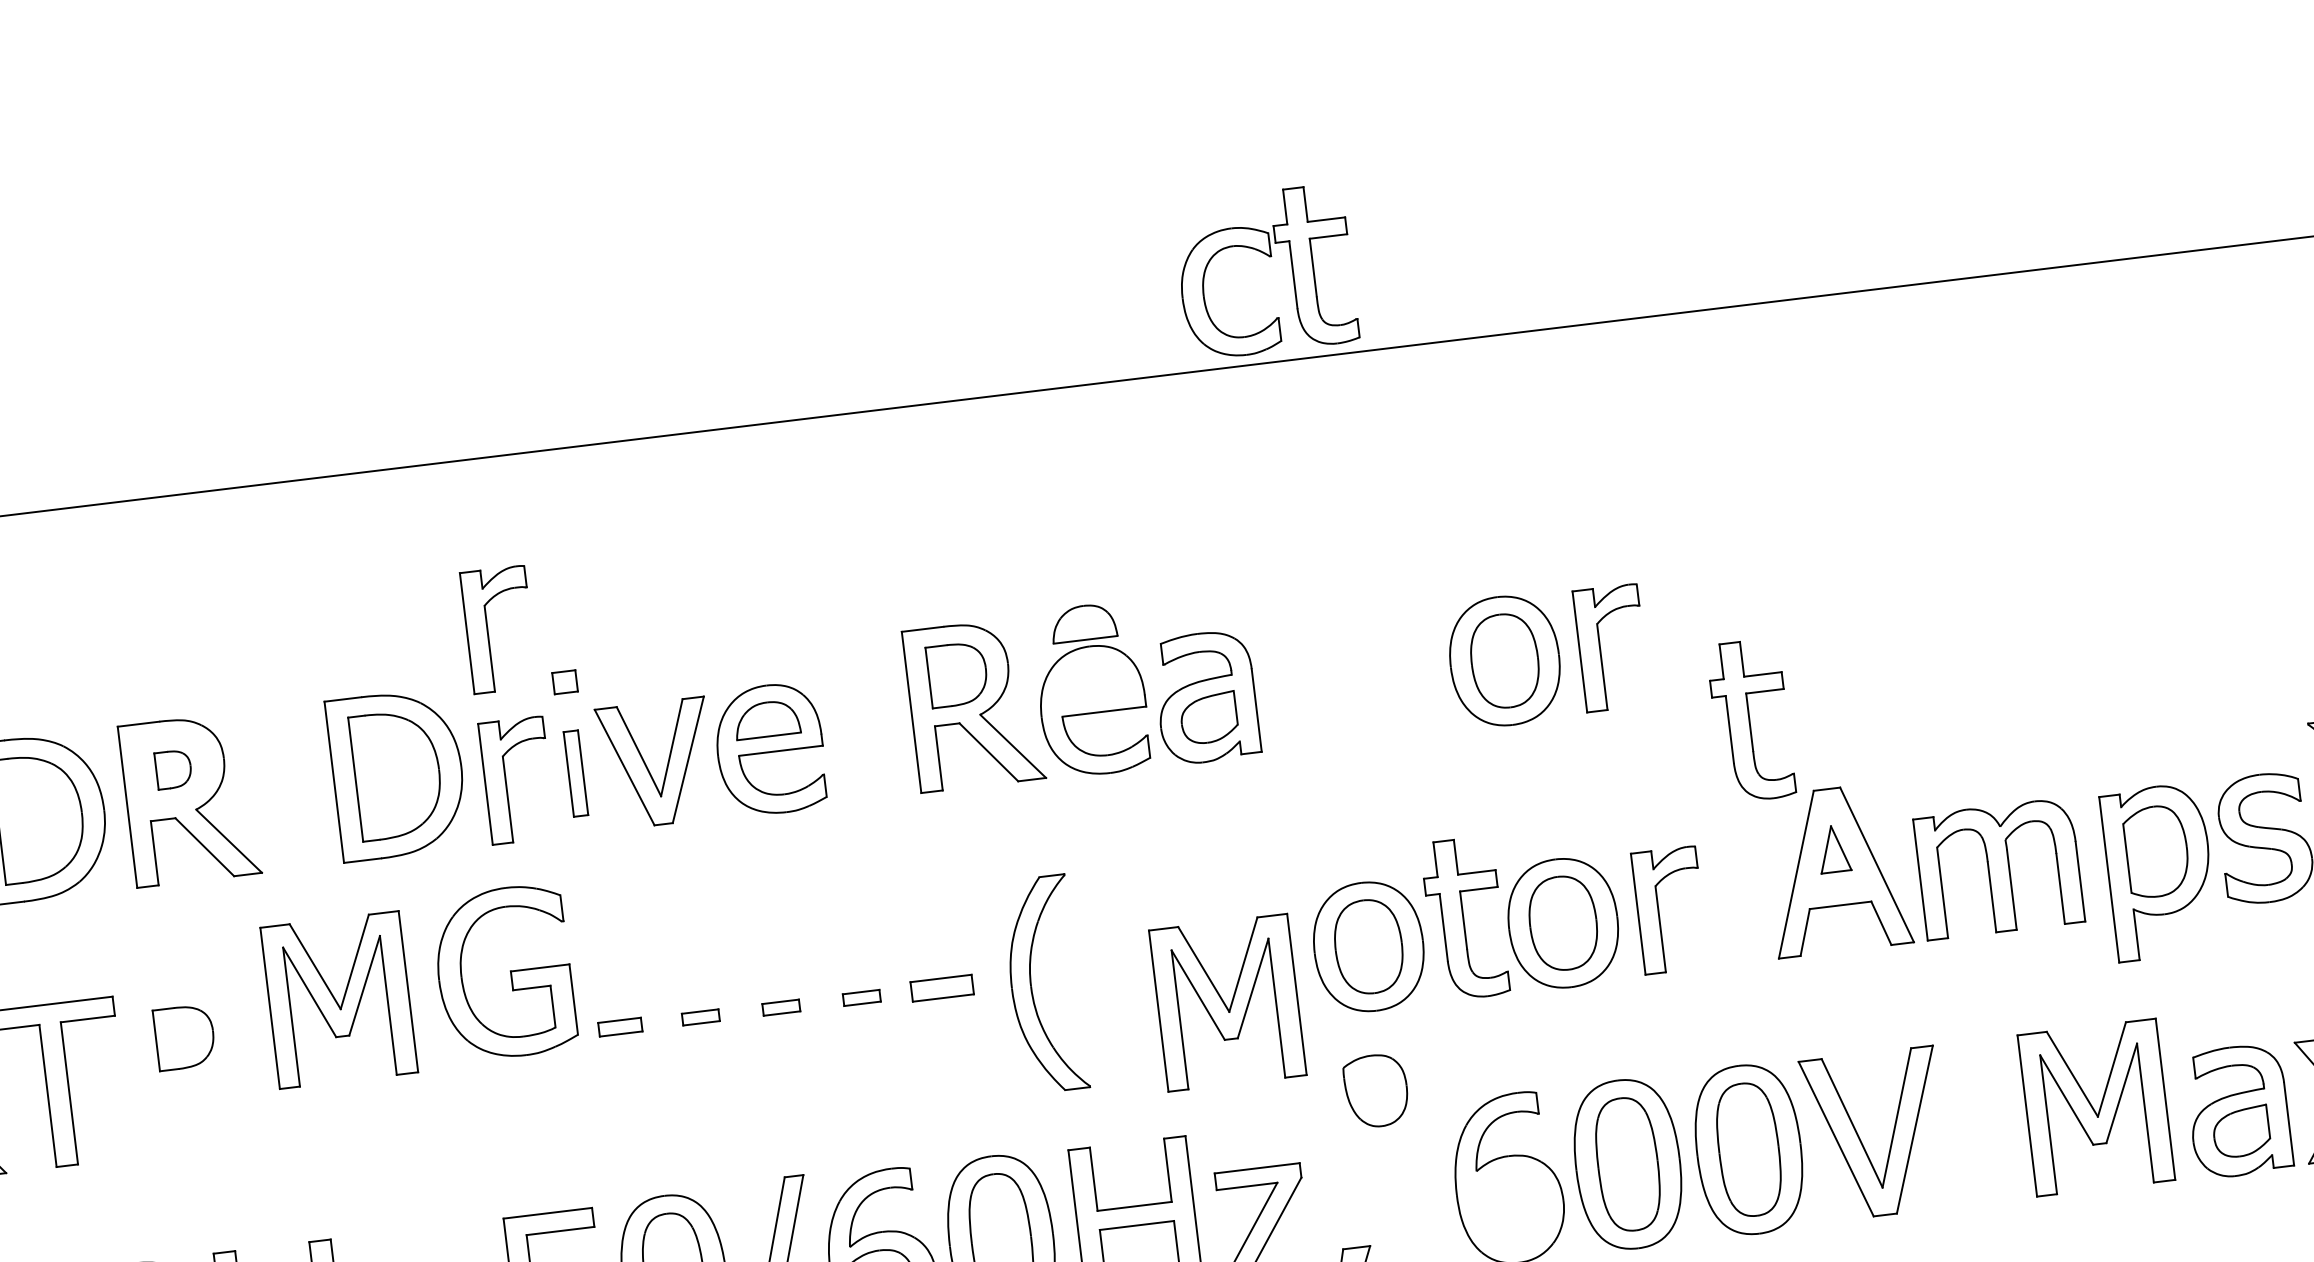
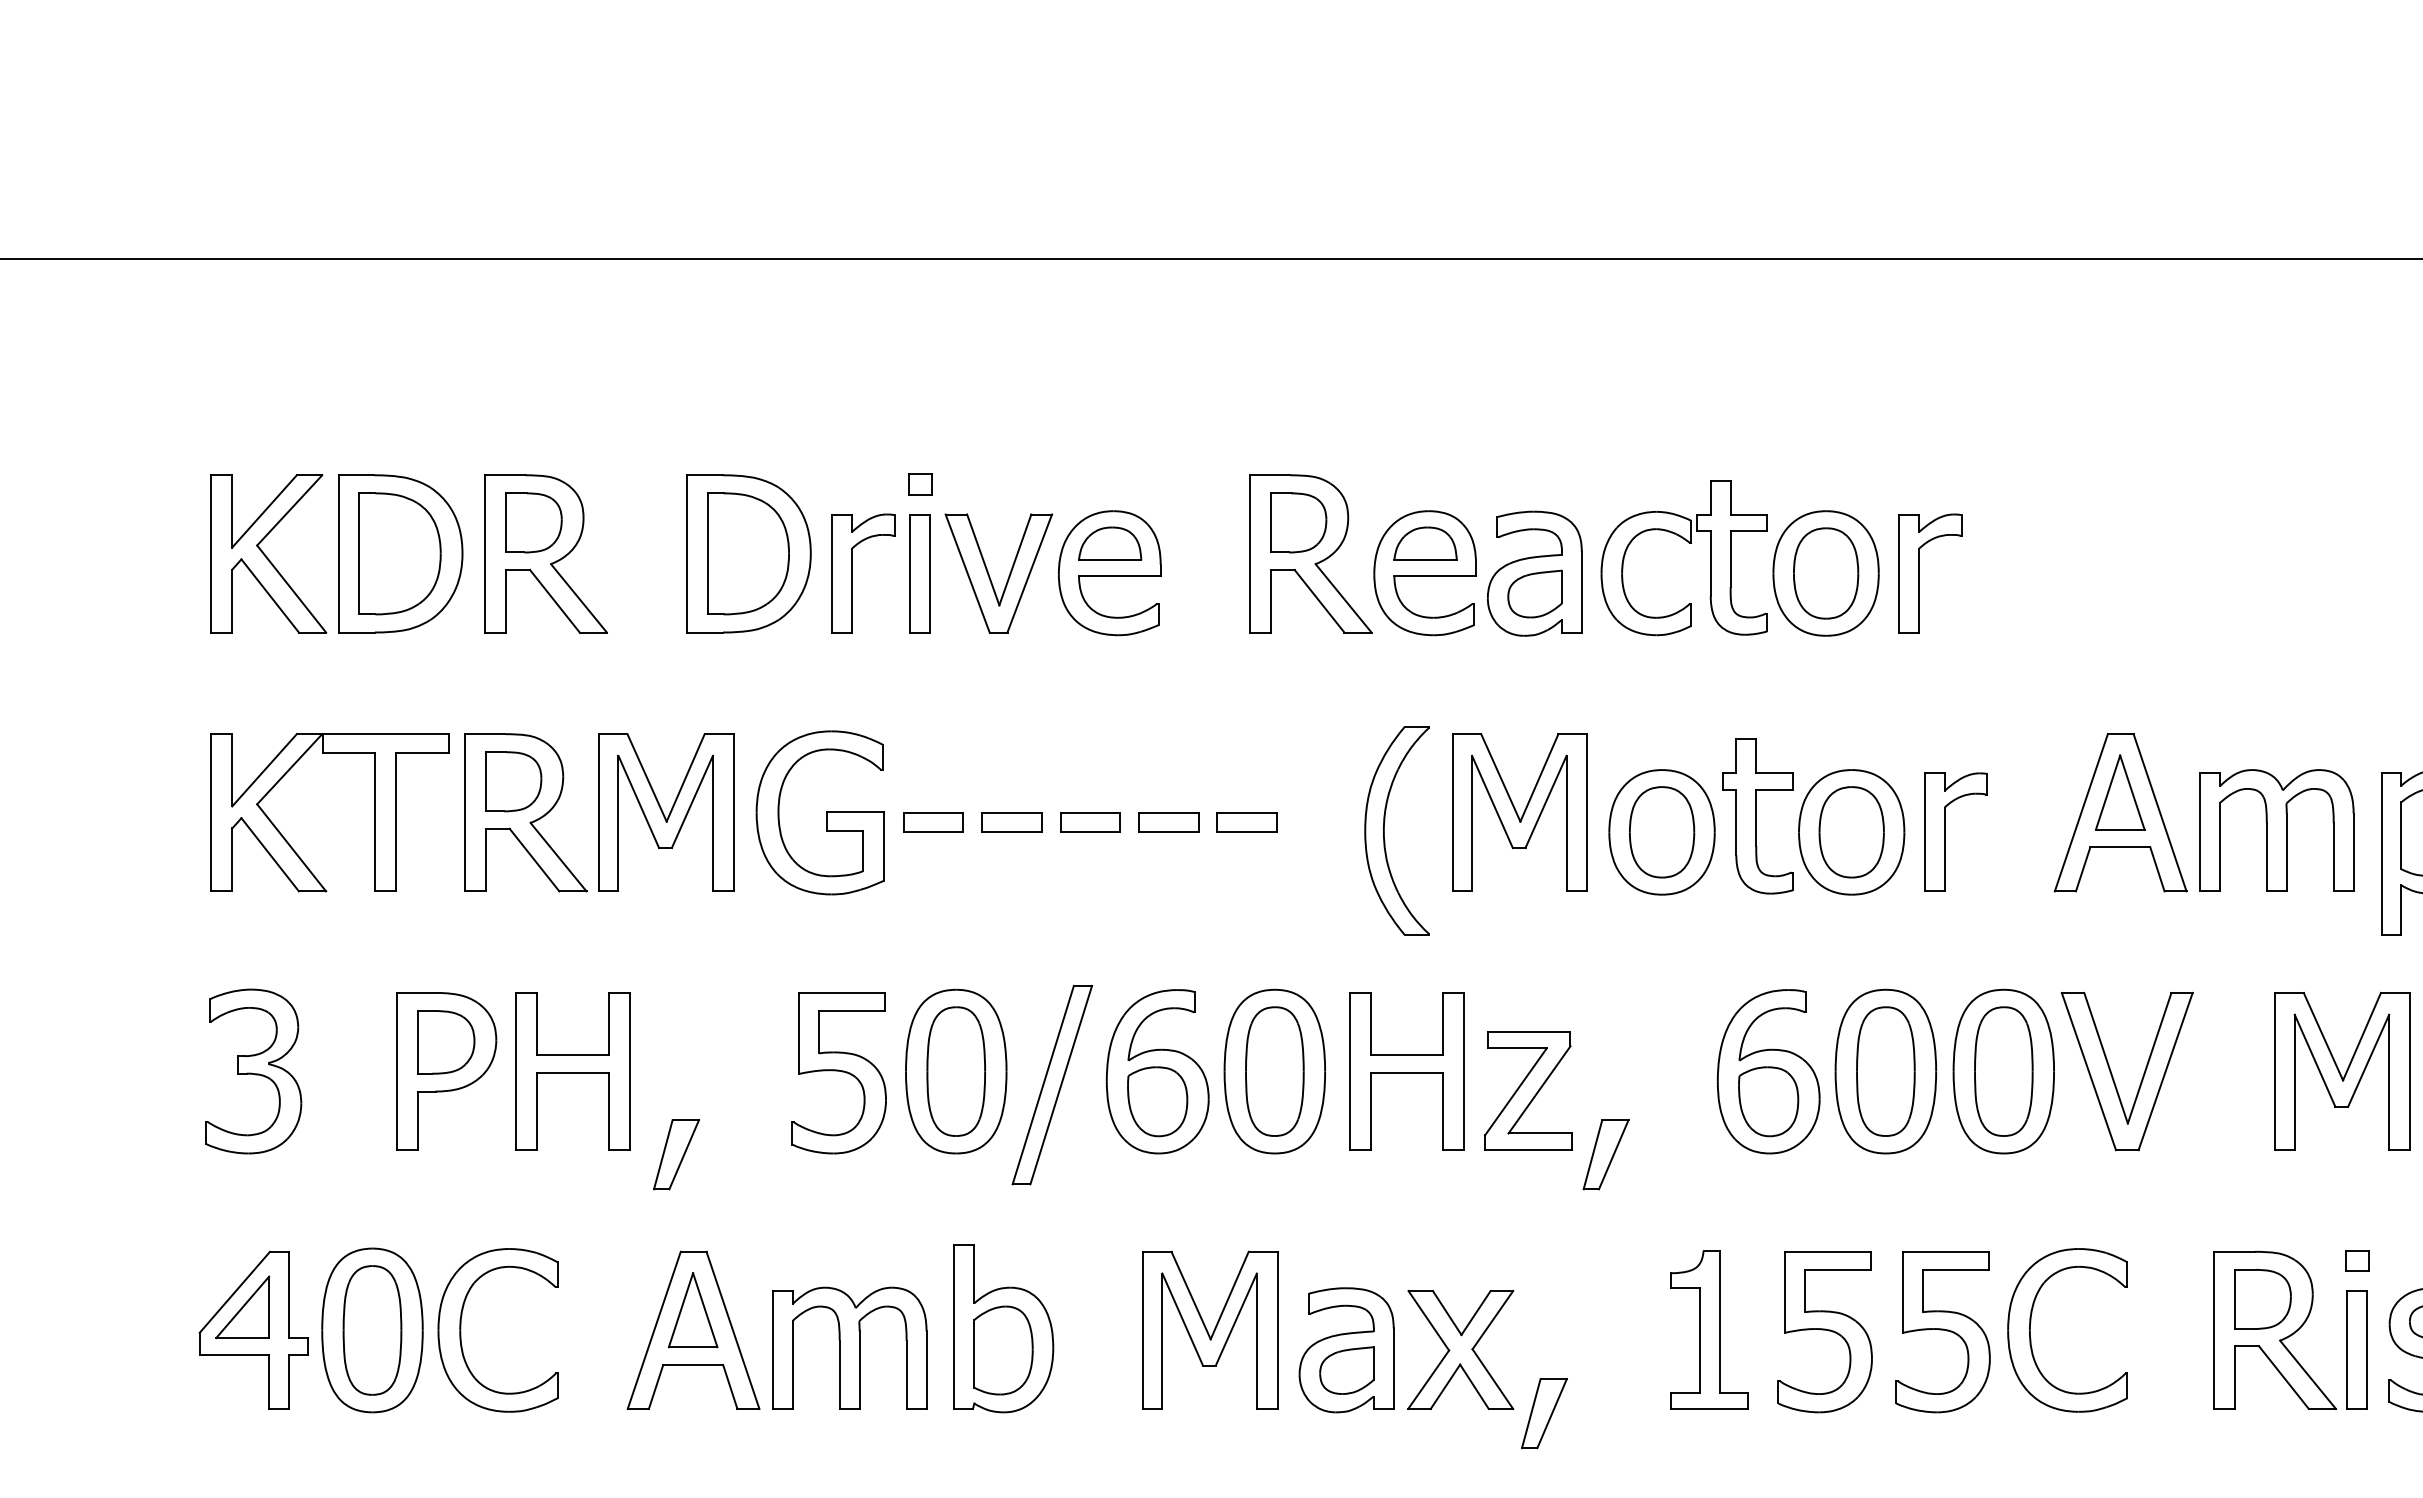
part: (1269, 256) -> (1689, 543), moved
part: (1083, 622) -> (1425, 543), moved
part: (488, 631) -> (852, 426), removed
part: (1750, 720) -> (2055, 659), removed
part: (173, 769) -> (533, 522), size x1.67
part: (575, 773) -> (919, 573), size x1.43
part: (1833, 849) -> (2120, 792), size x1.67
part: (510, 971) -> (826, 812), moved
part: (1031, 985) -> (1384, 830), moved
part: (861, 997) -> (1168, 822), size x1.67
part: (339, 999) -> (666, 812), moved
part: (1227, 1002) -> (1519, 812), moved
part: (781, 1007) -> (1090, 822), size x1.67
part: (700, 1017) -> (1011, 822), size x1.67
part: (620, 1027) -> (933, 822), size x1.43
part: (200, 1067) -> (525, 812), added
part: (1376, 1090) -> (1768, 1101), moved

